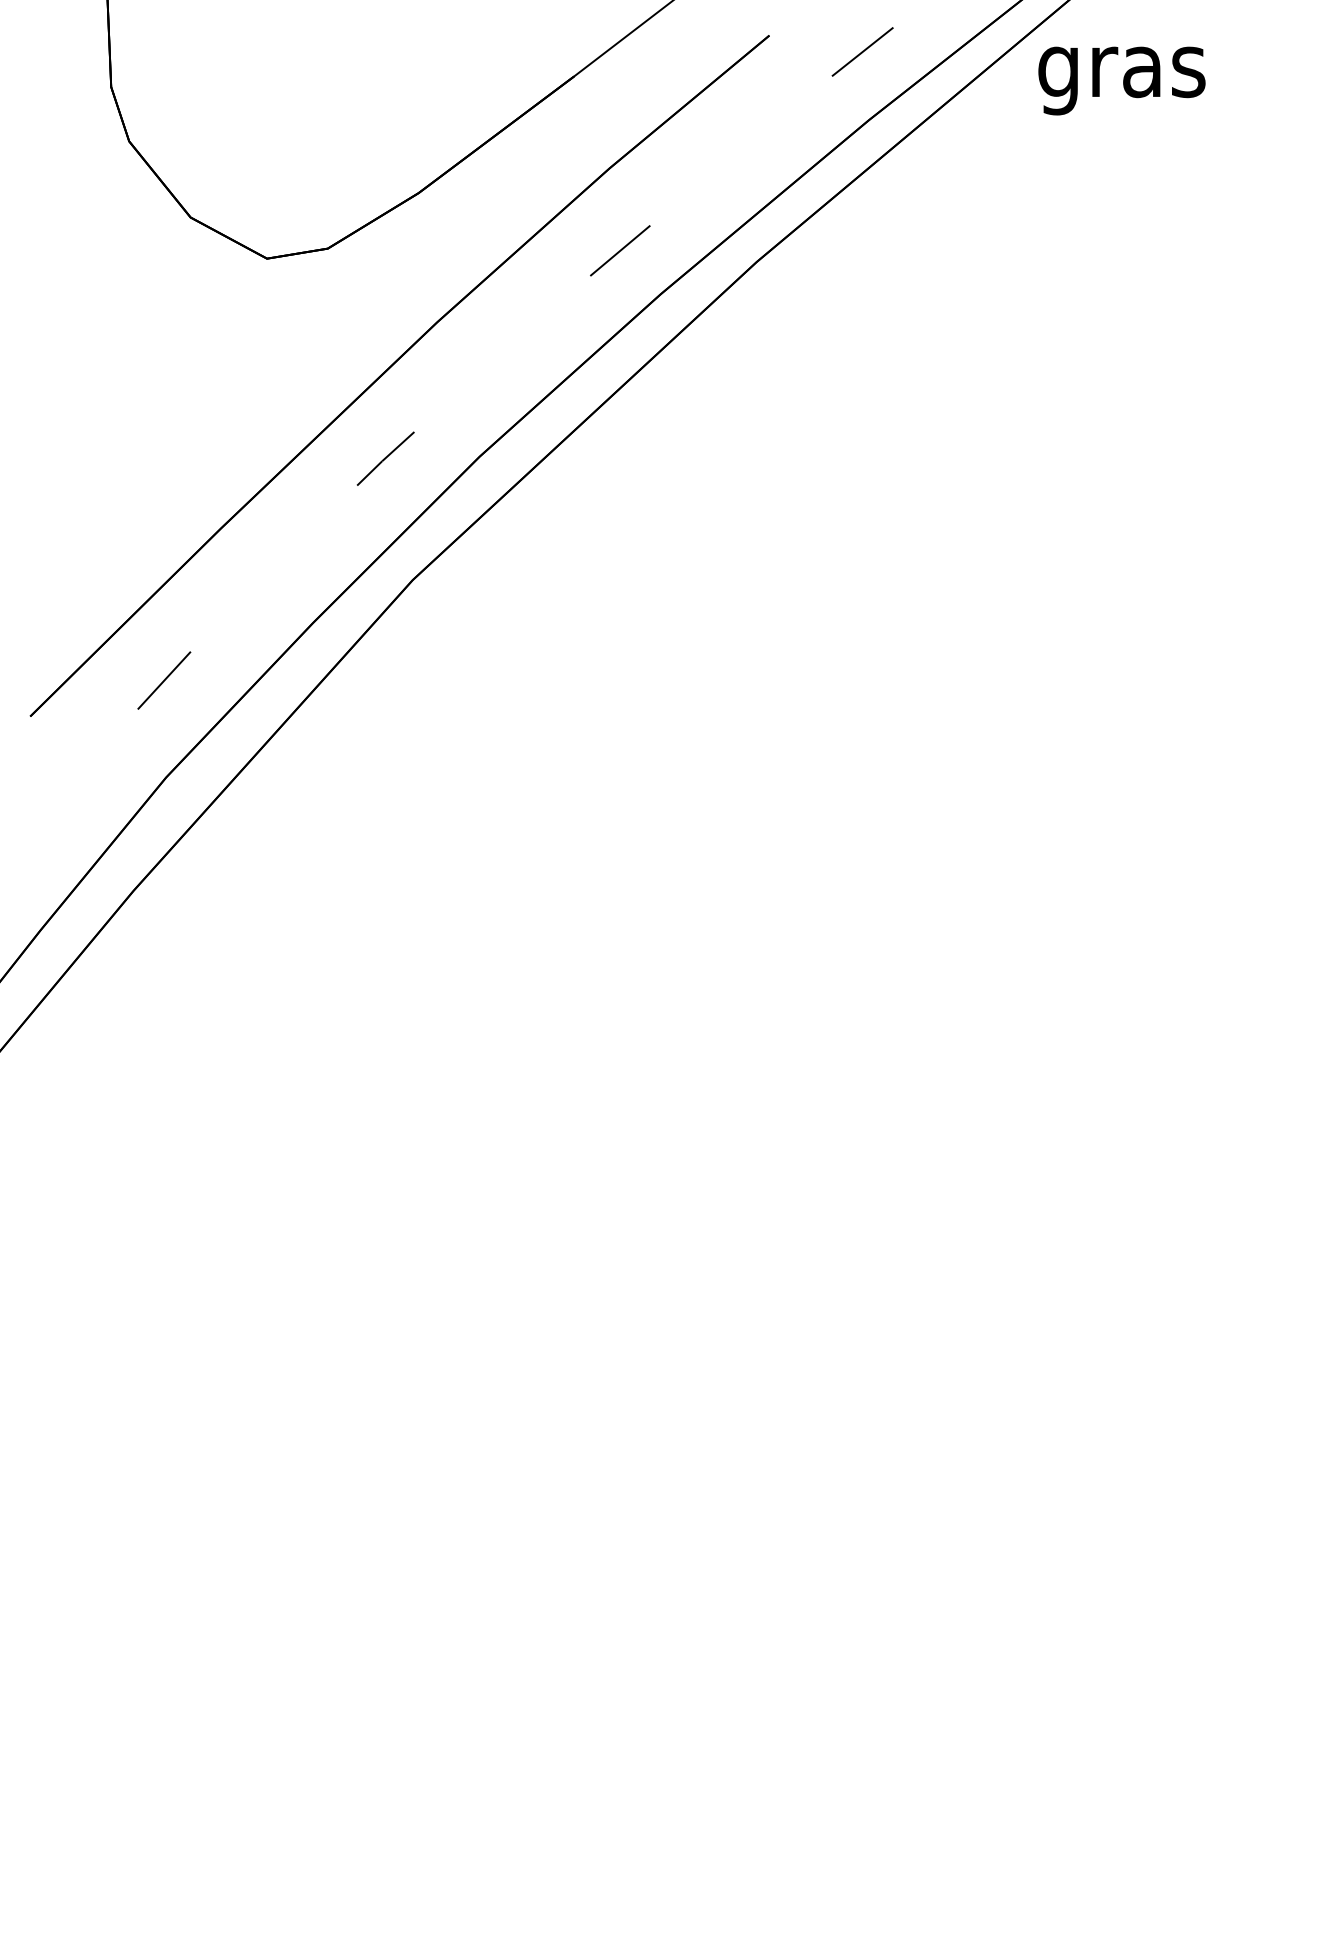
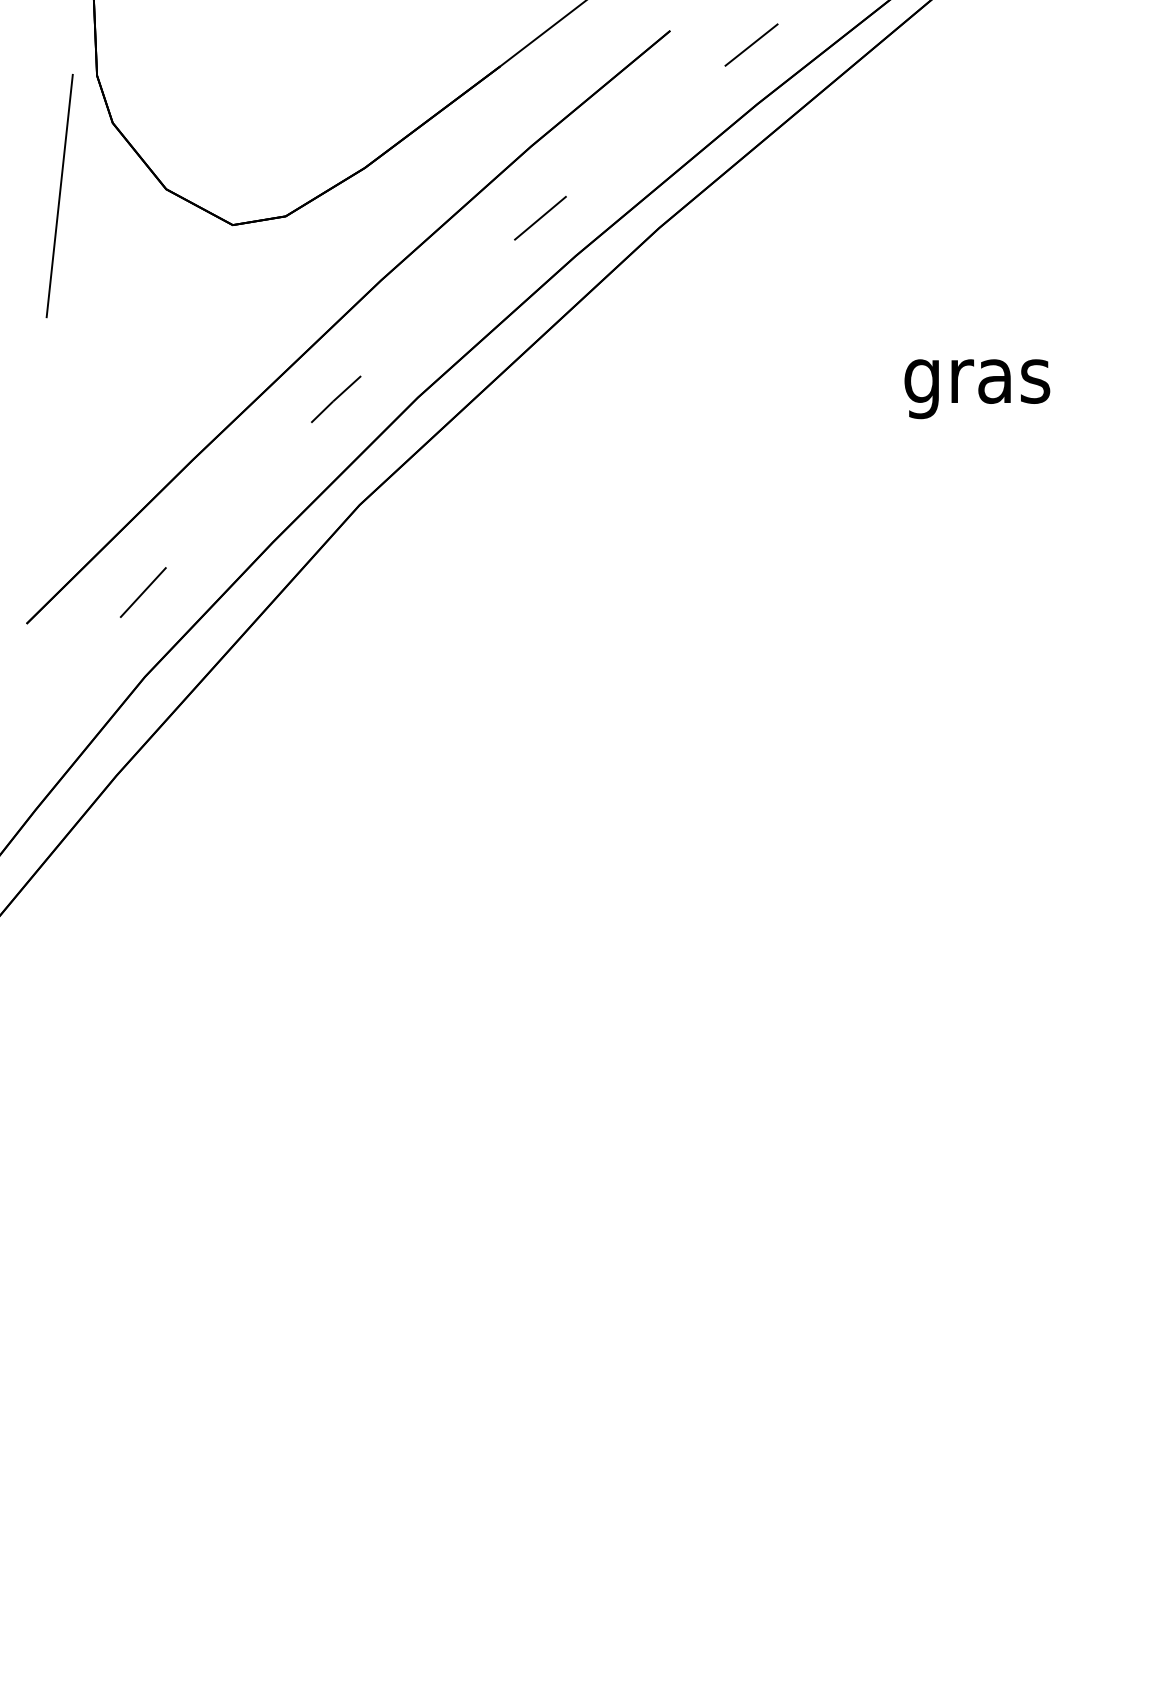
text: (1121, 80) -> (976, 388), moved
line: (68, 225) -> (59, 196), added

